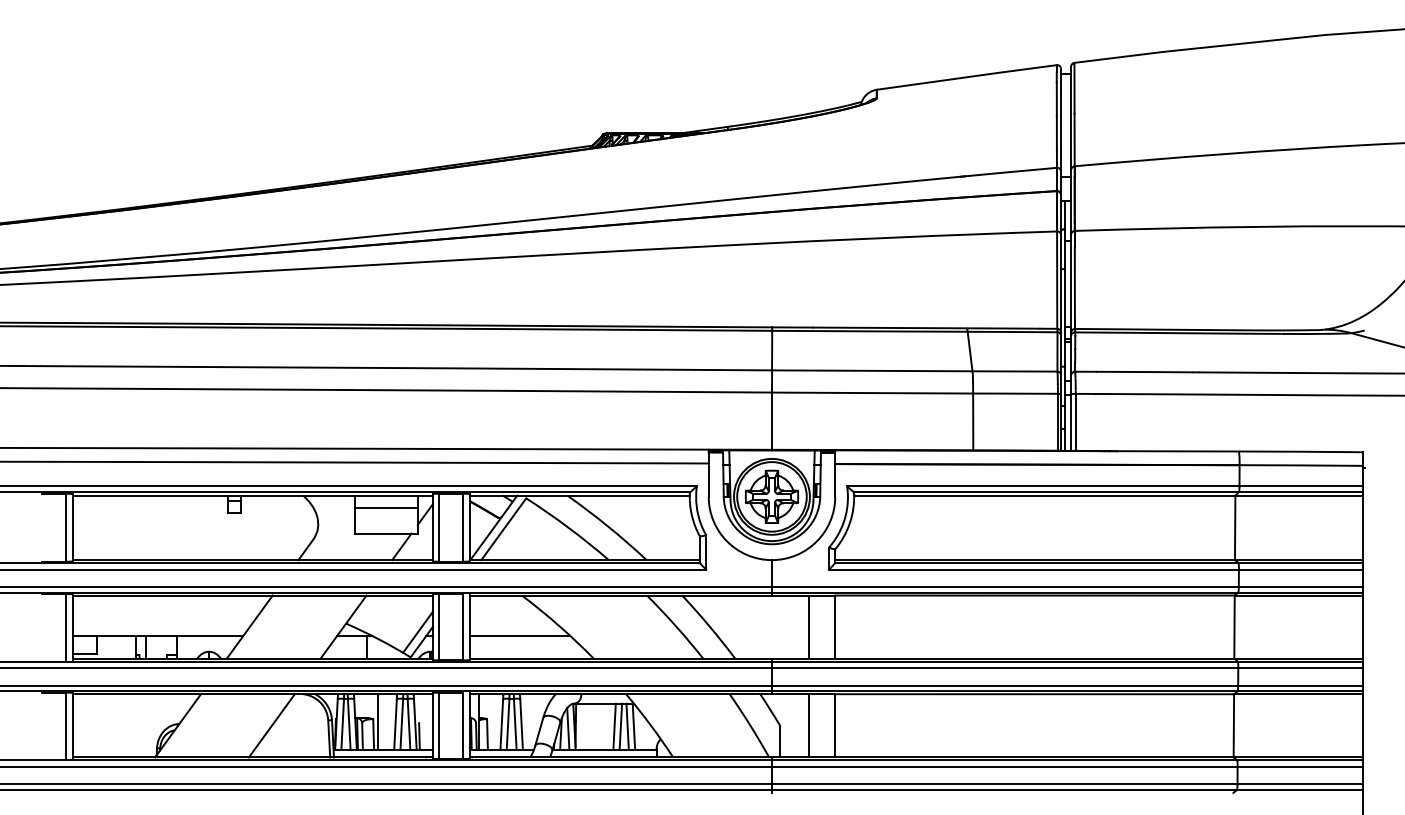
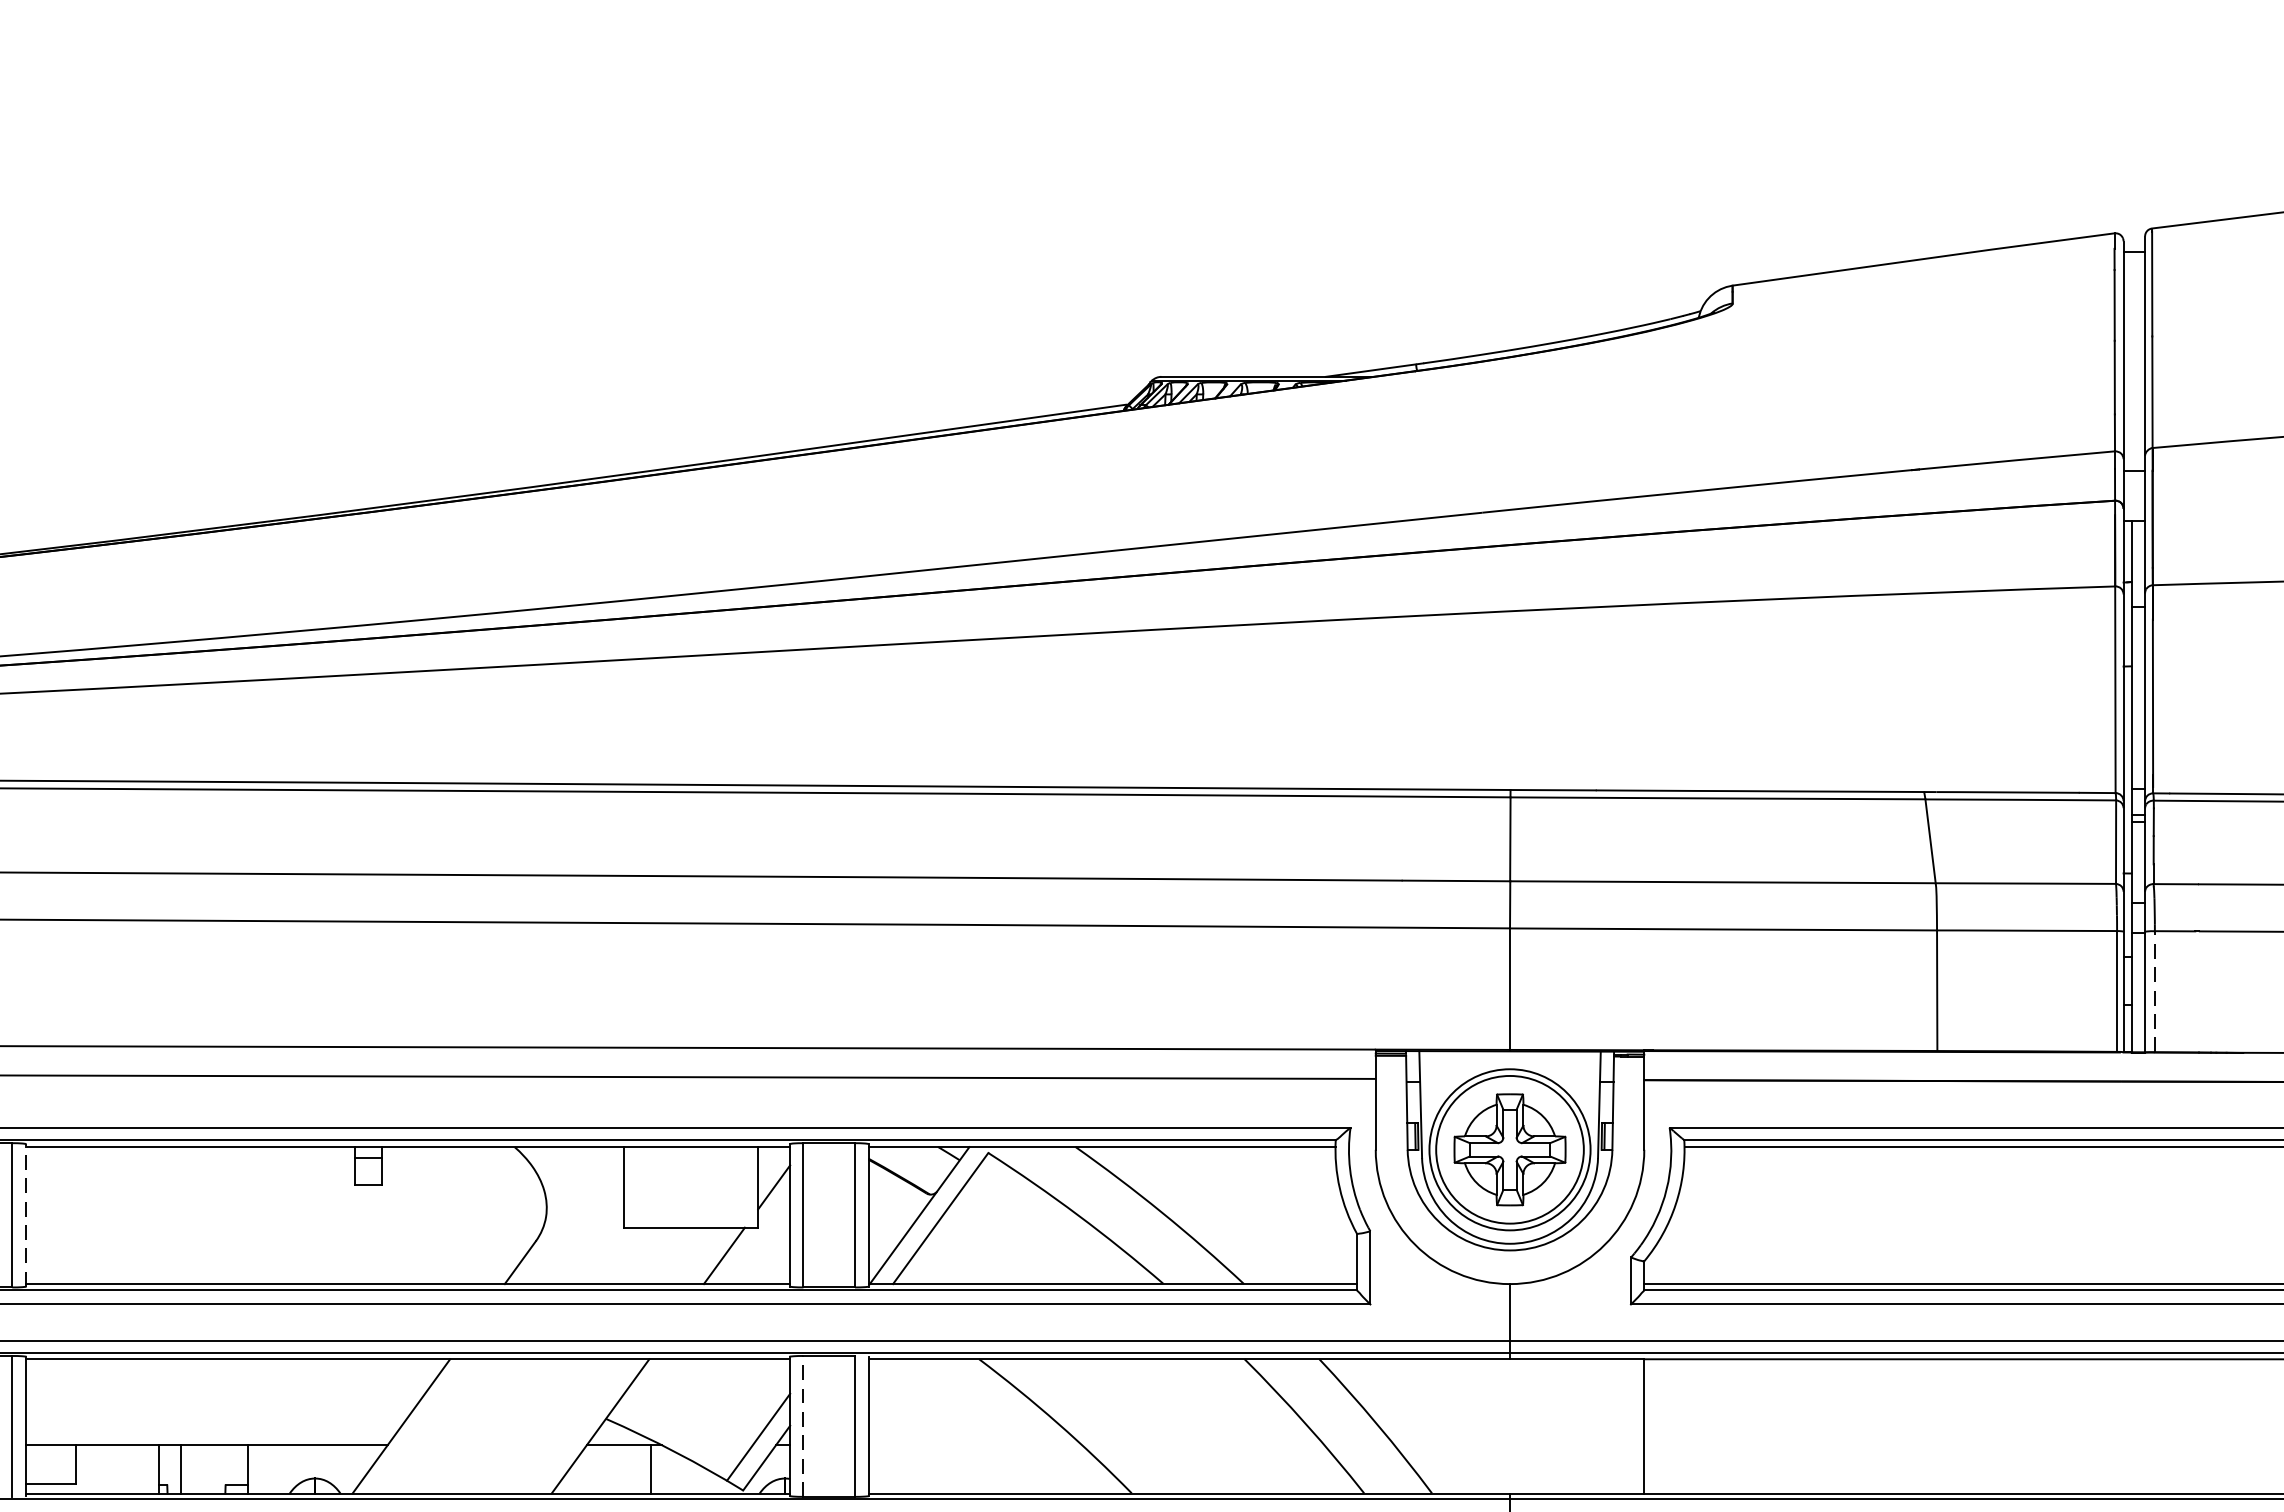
line: (1075, 421) -> (2154, 989), solid -> dashed
line: (385, 508) -> (689, 1174), removed
line: (72, 527) -> (25, 1214), solid -> dashed
line: (439, 626) -> (804, 1424), solid -> dashed
line: (808, 626) -> (1587, 1424), removed
line: (519, 636) -> (974, 1446), removed

